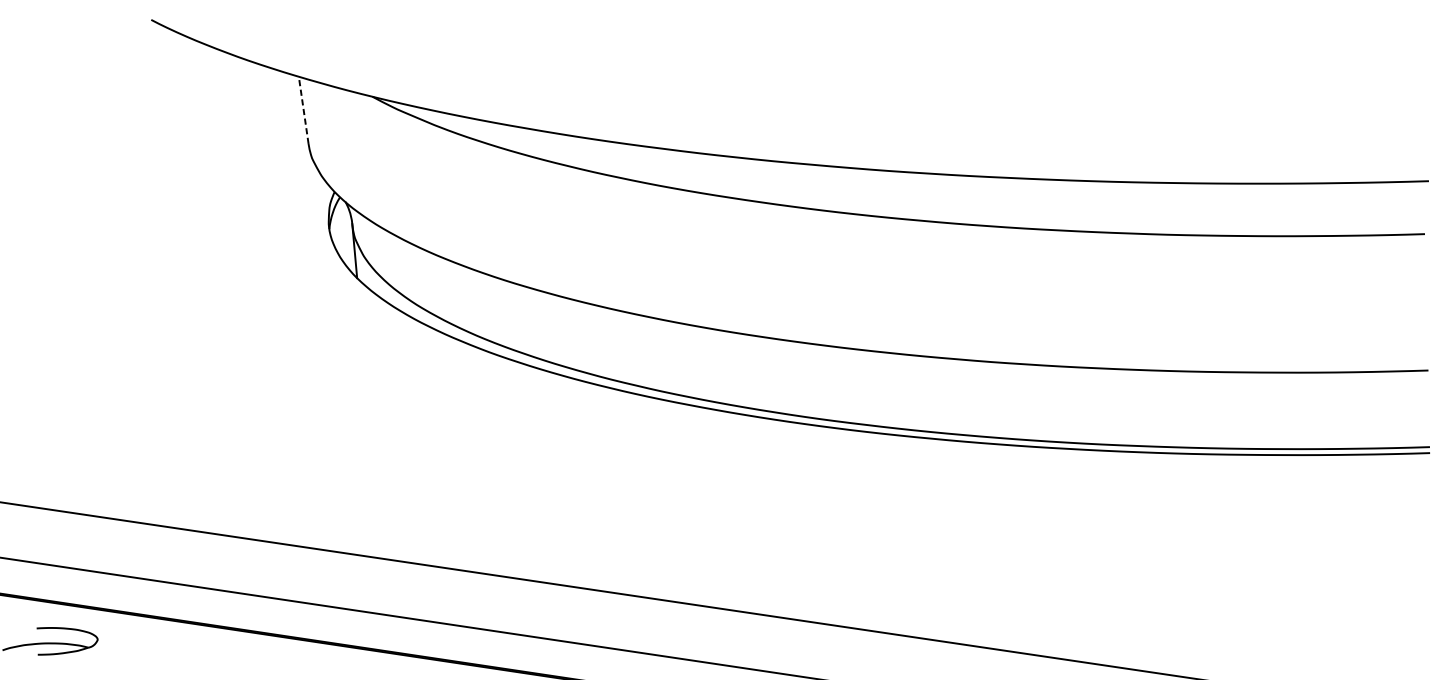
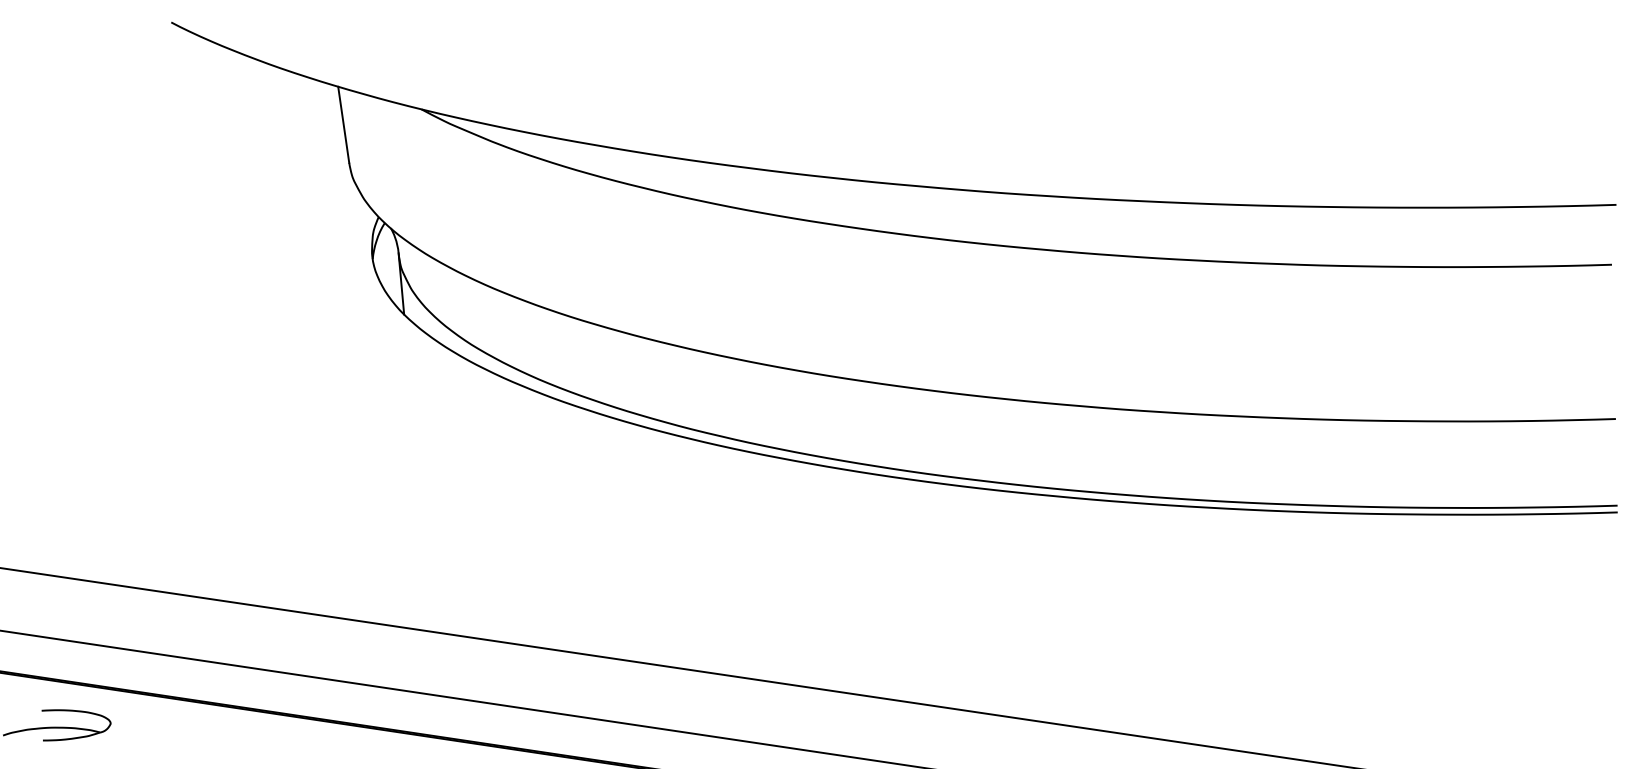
line: (303, 110) -> (343, 124), dashed -> solid

